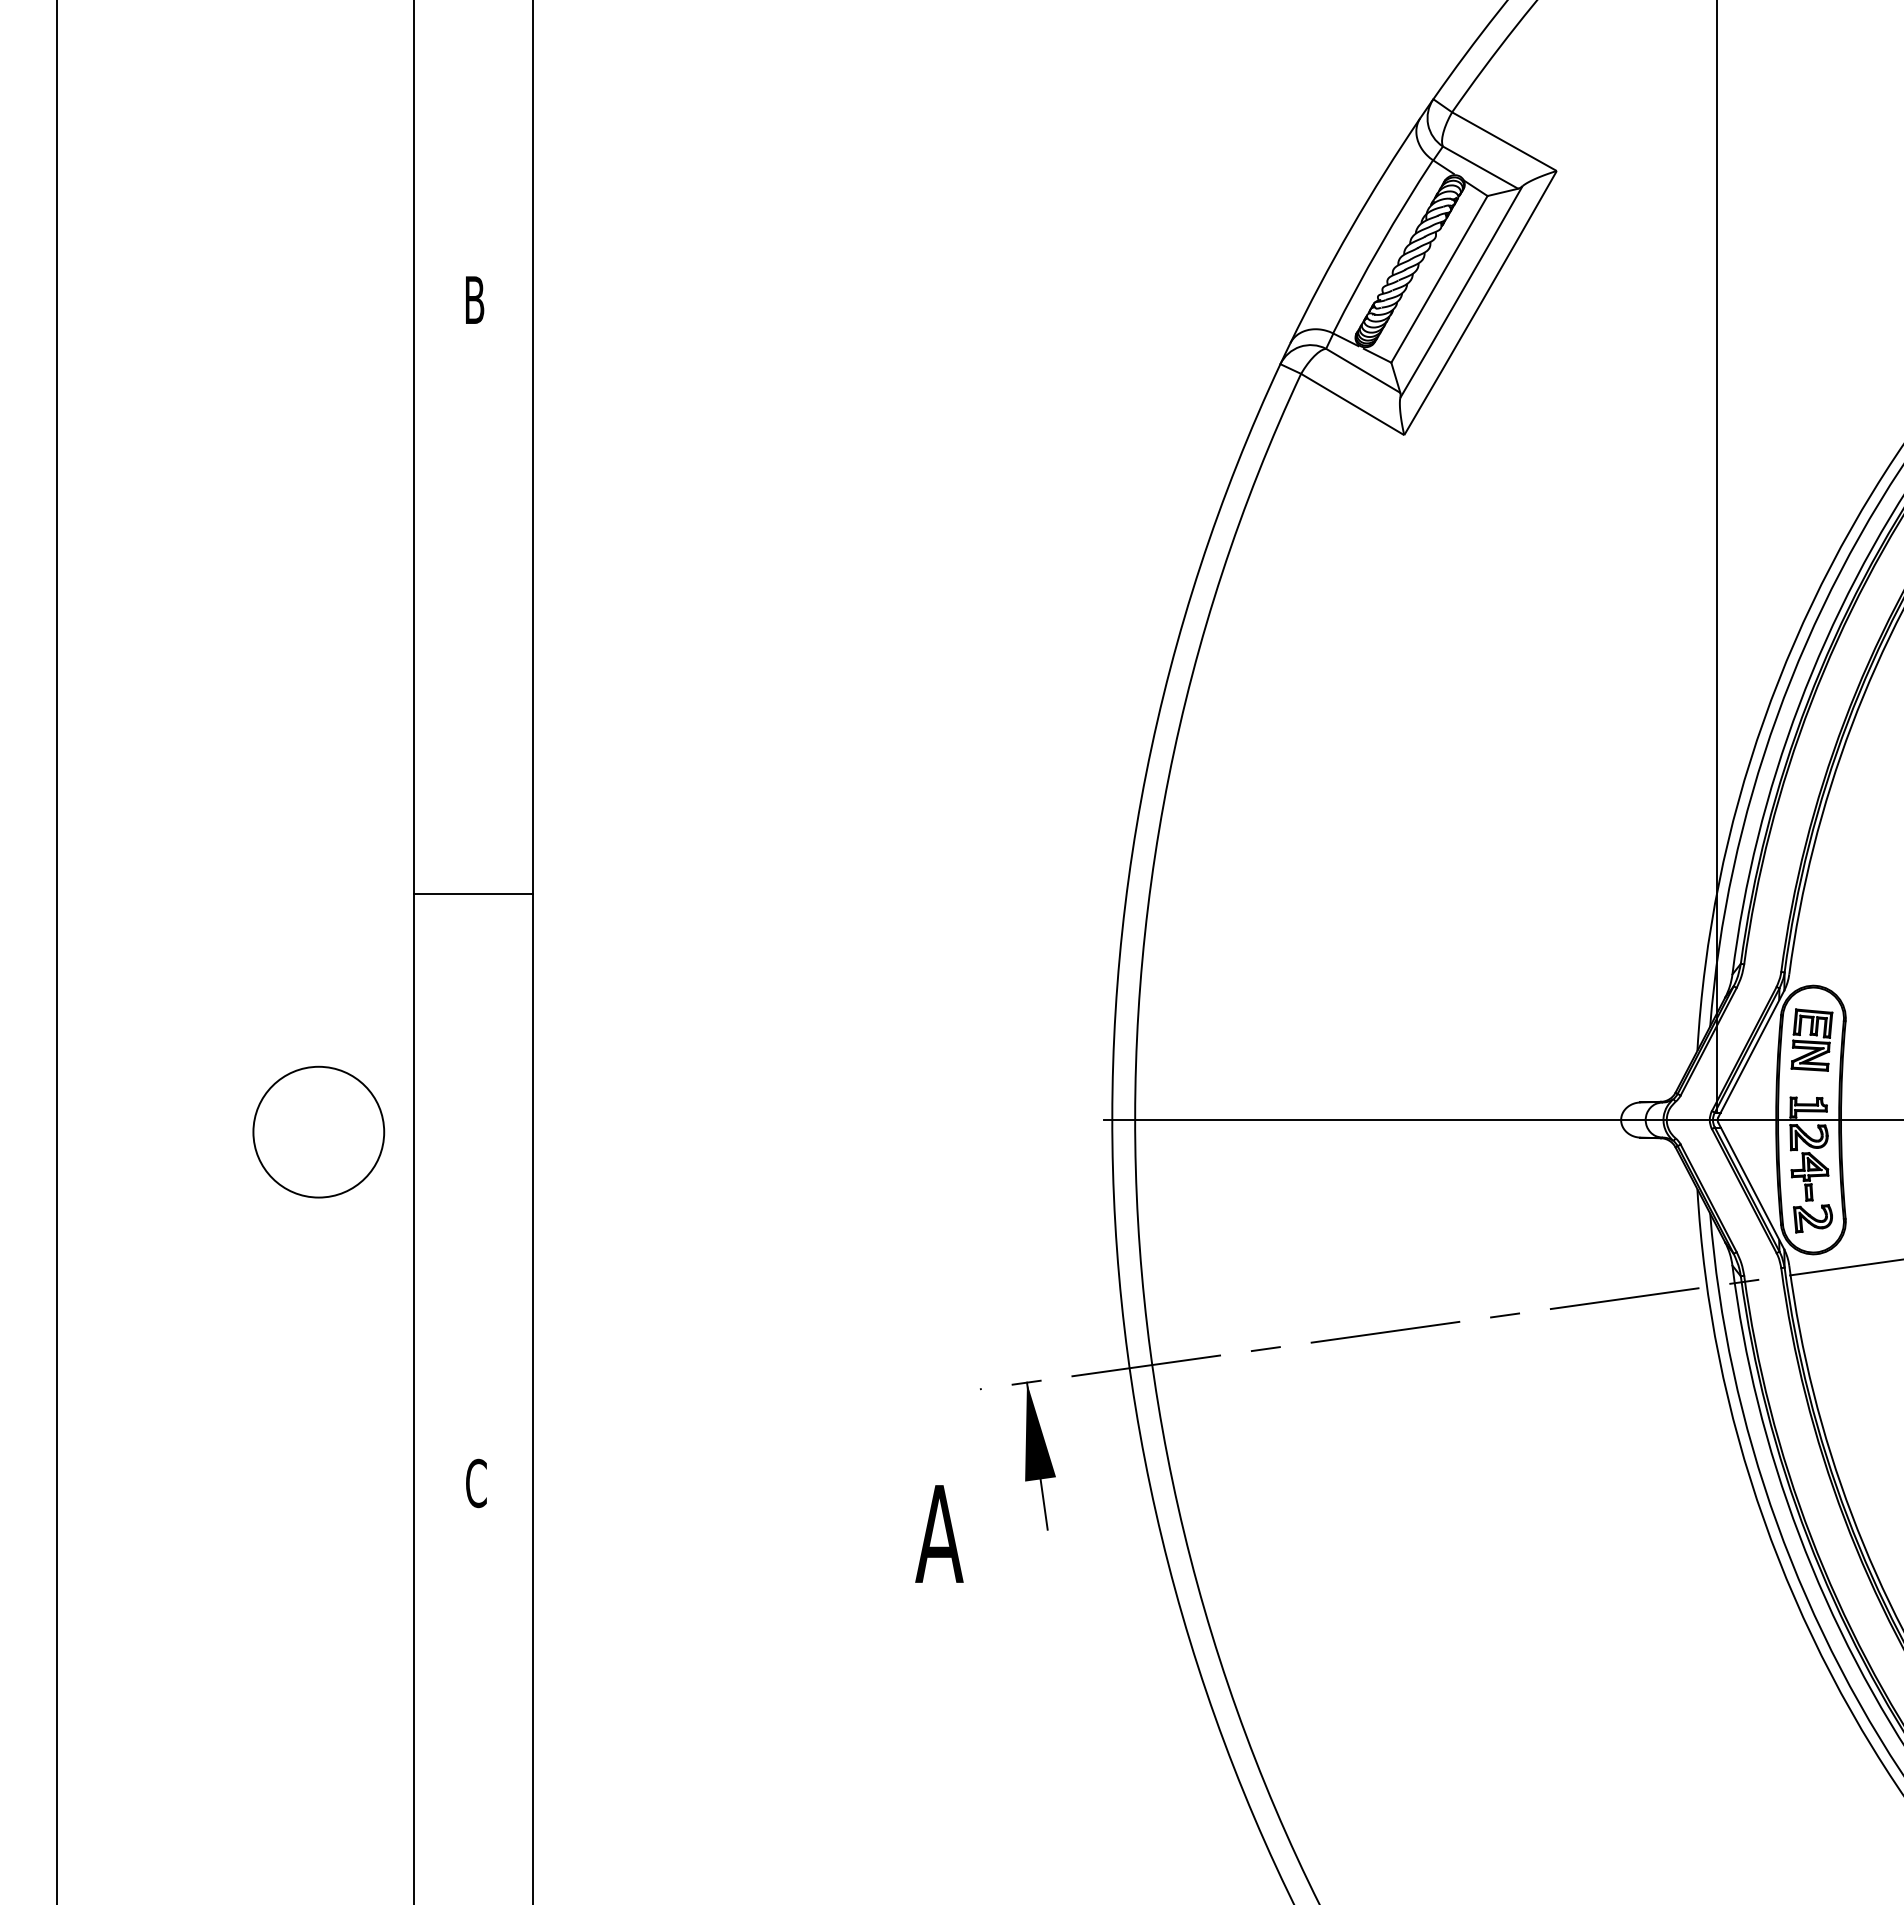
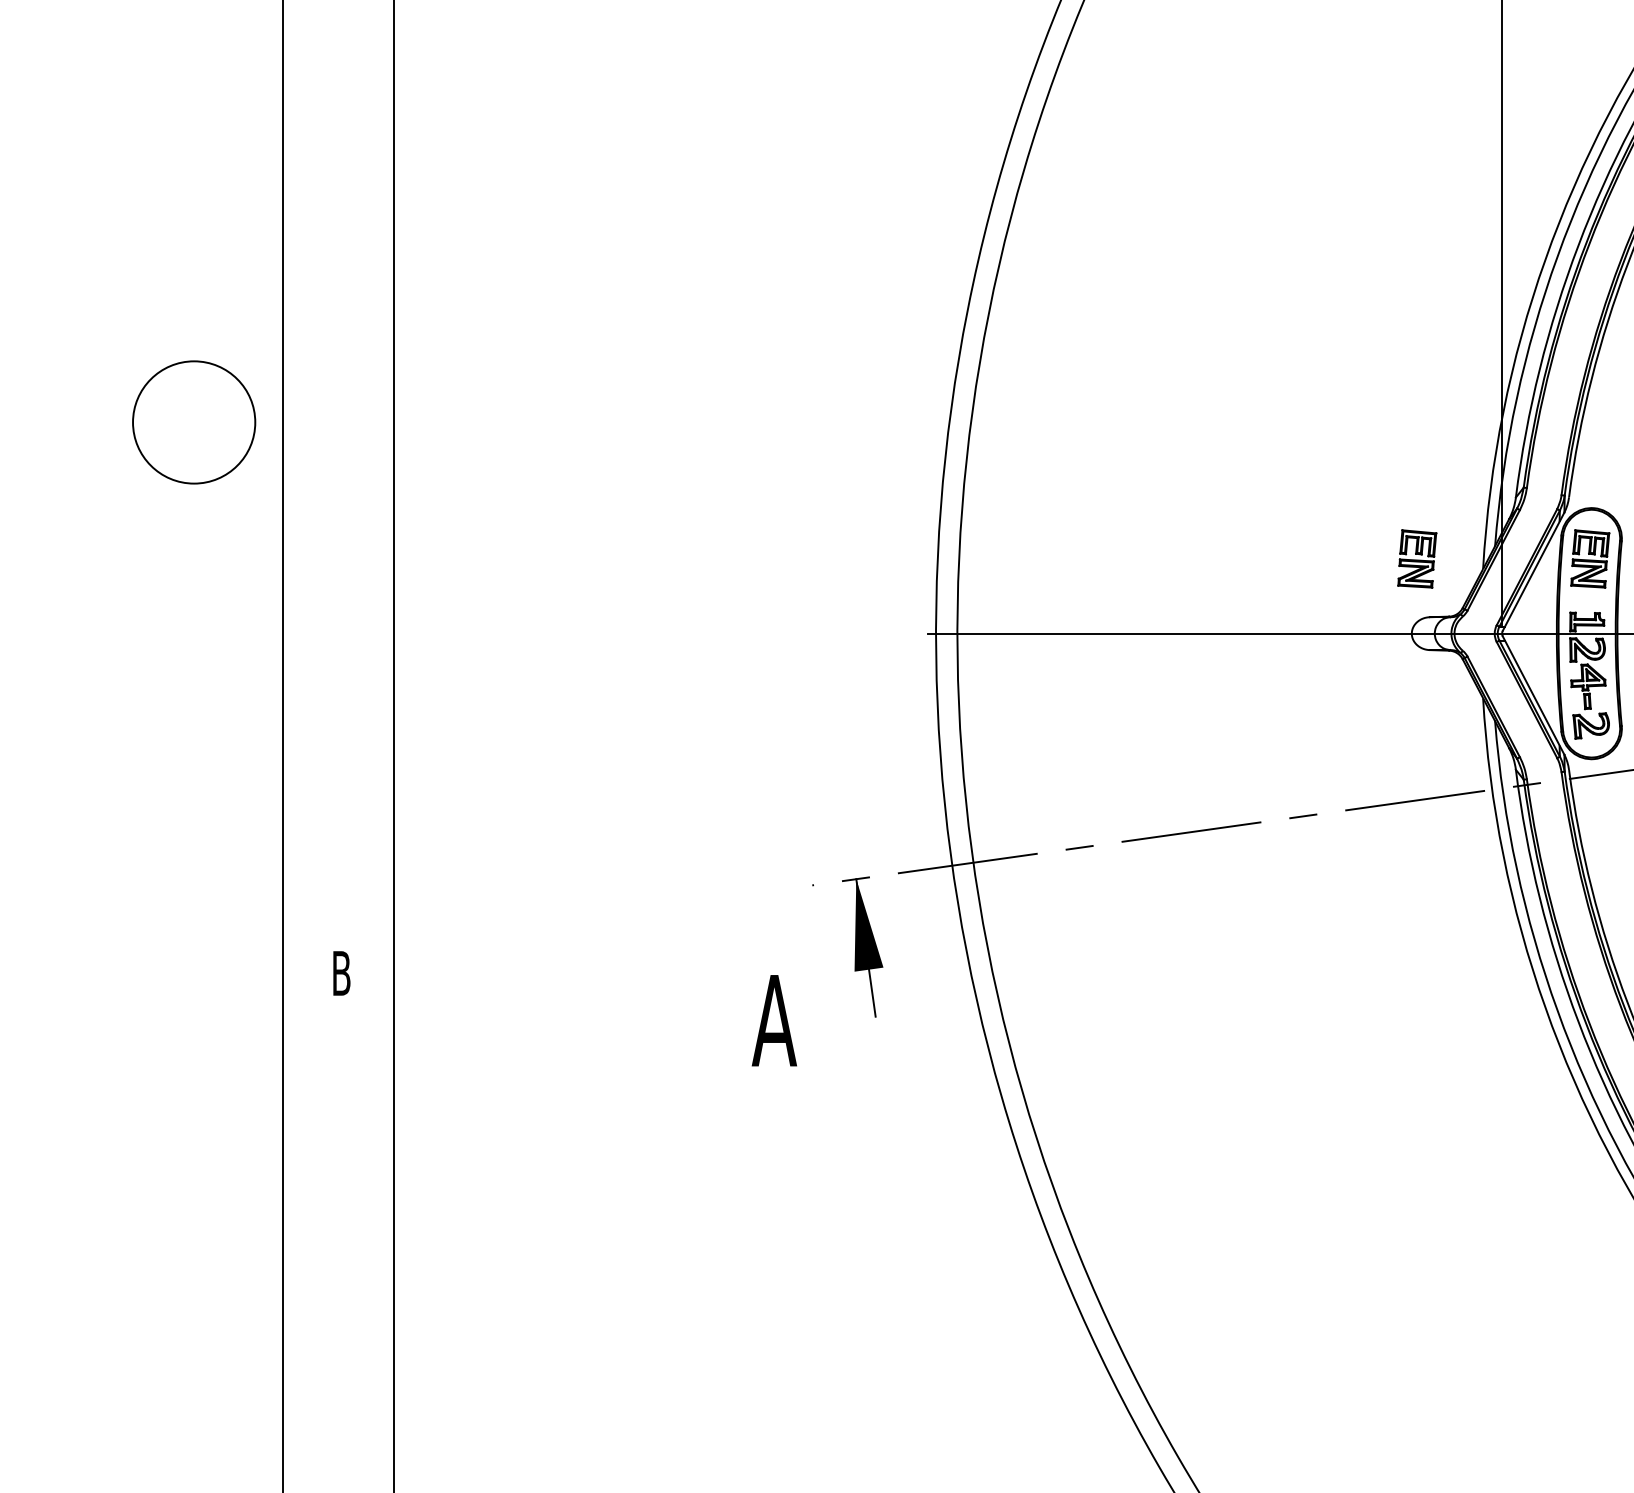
line: (472, 894) -> (337, 422), removed
part: (1626, 1039) -> (1416, 558), added
circle: (318, 1131) -> (193, 421), moved
text: (476, 1483) -> (341, 973), C -> B

